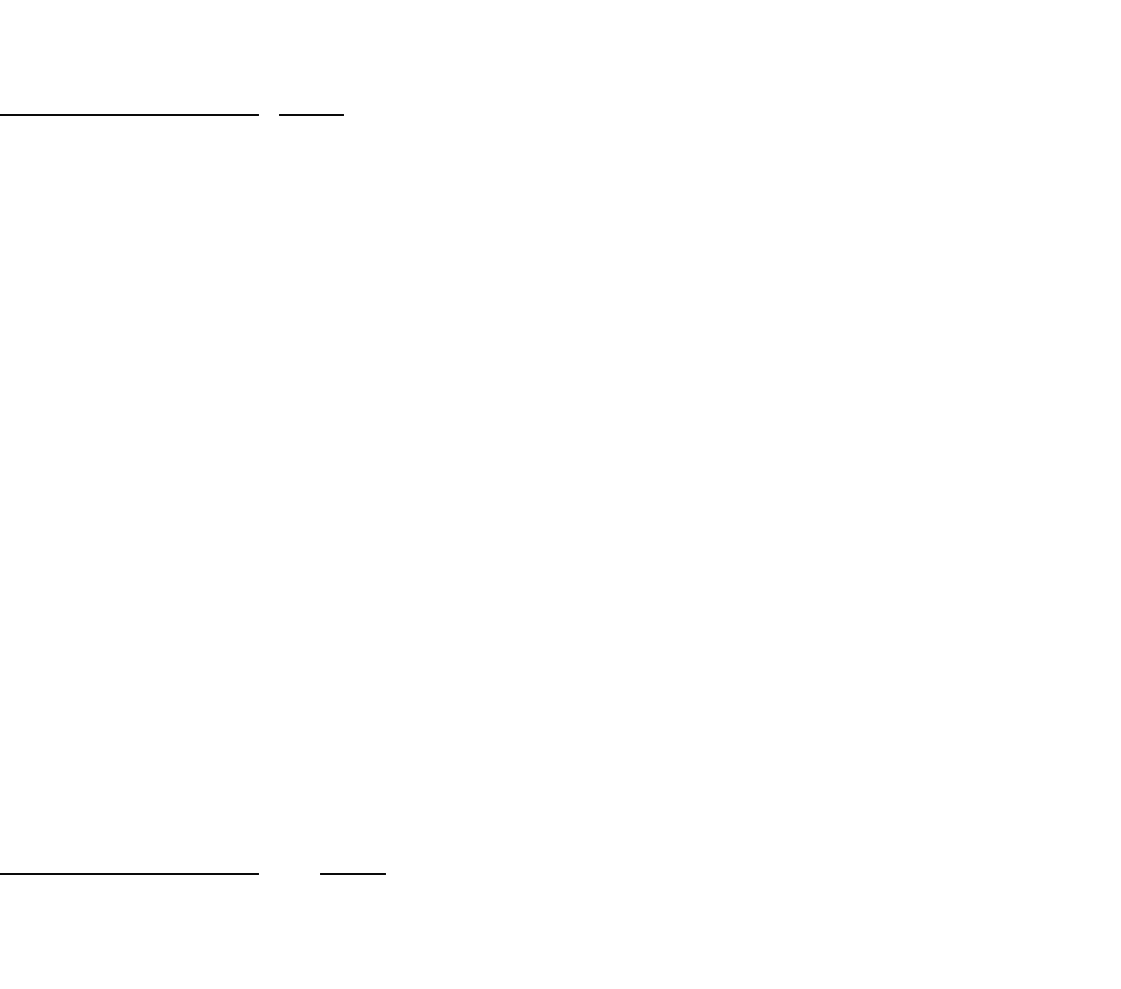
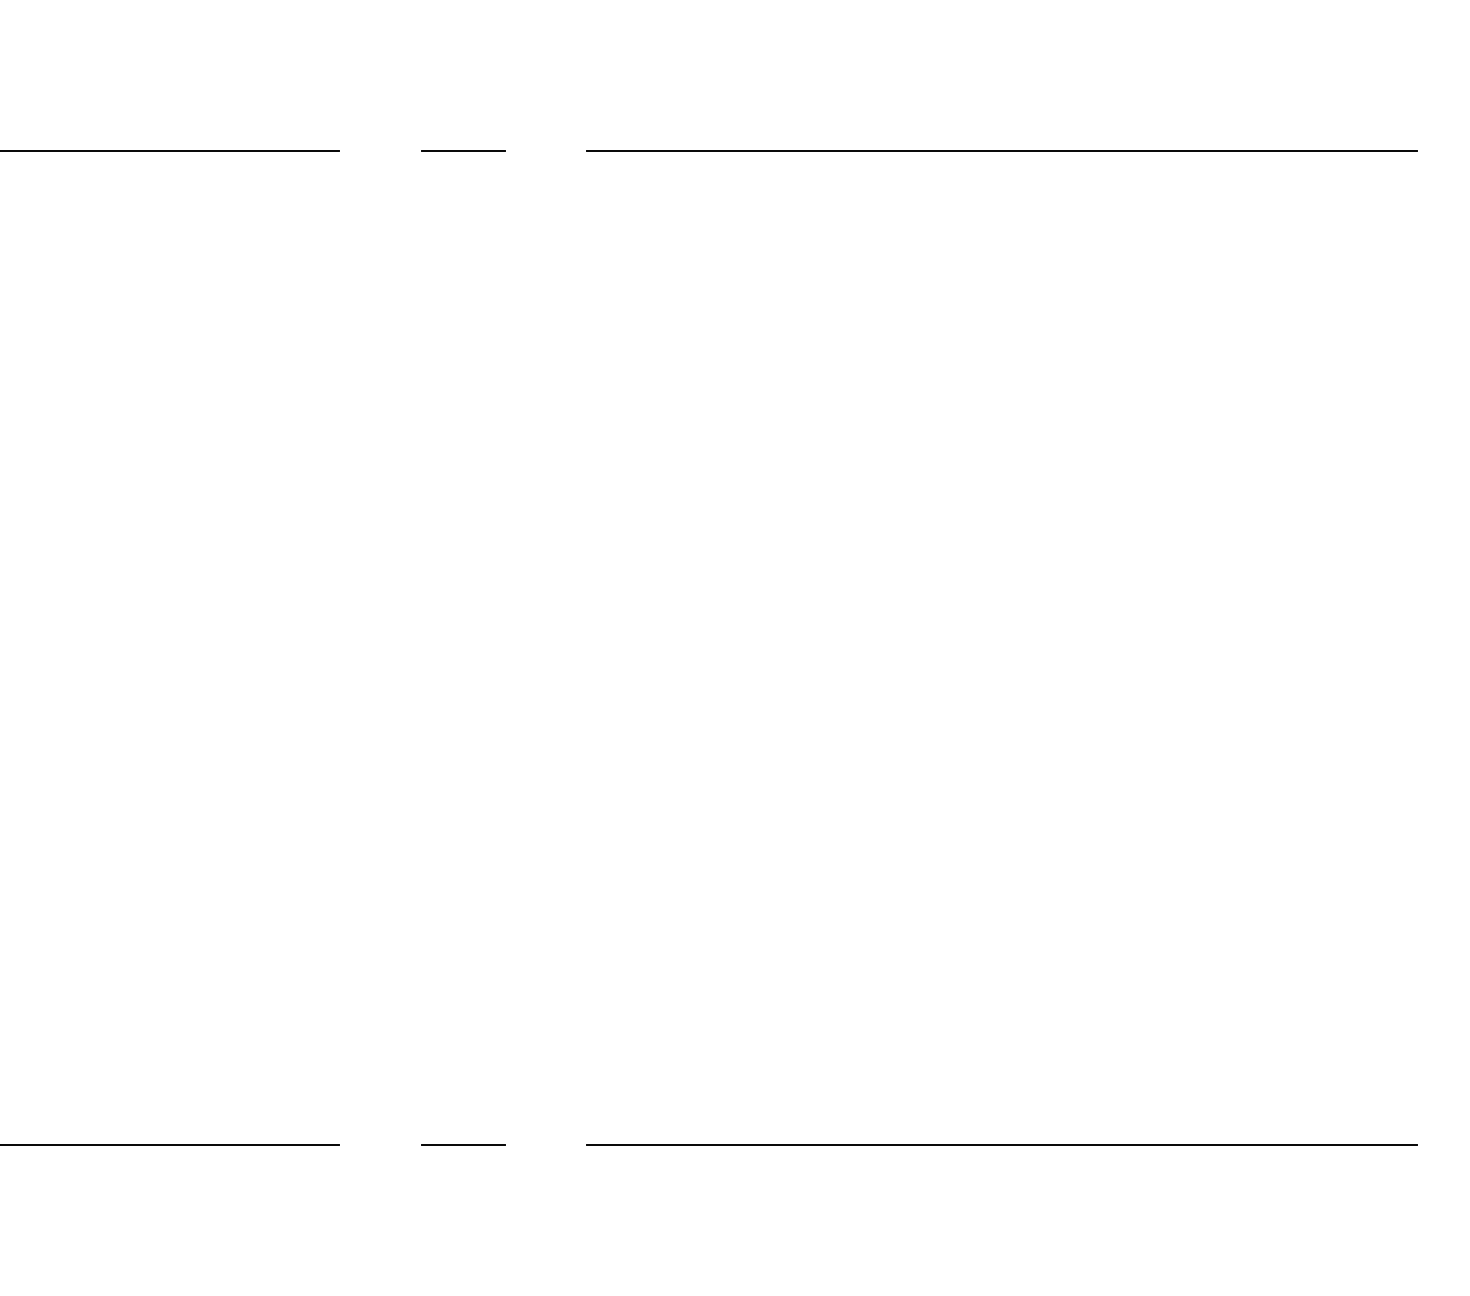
line: (311, 115) -> (463, 150), moved
line: (763, 115) -> (1001, 150), added
line: (763, 873) -> (1001, 1145), added

